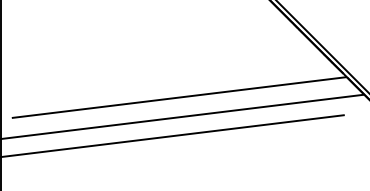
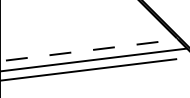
line: (180, 98) -> (92, 50), solid -> dashed

